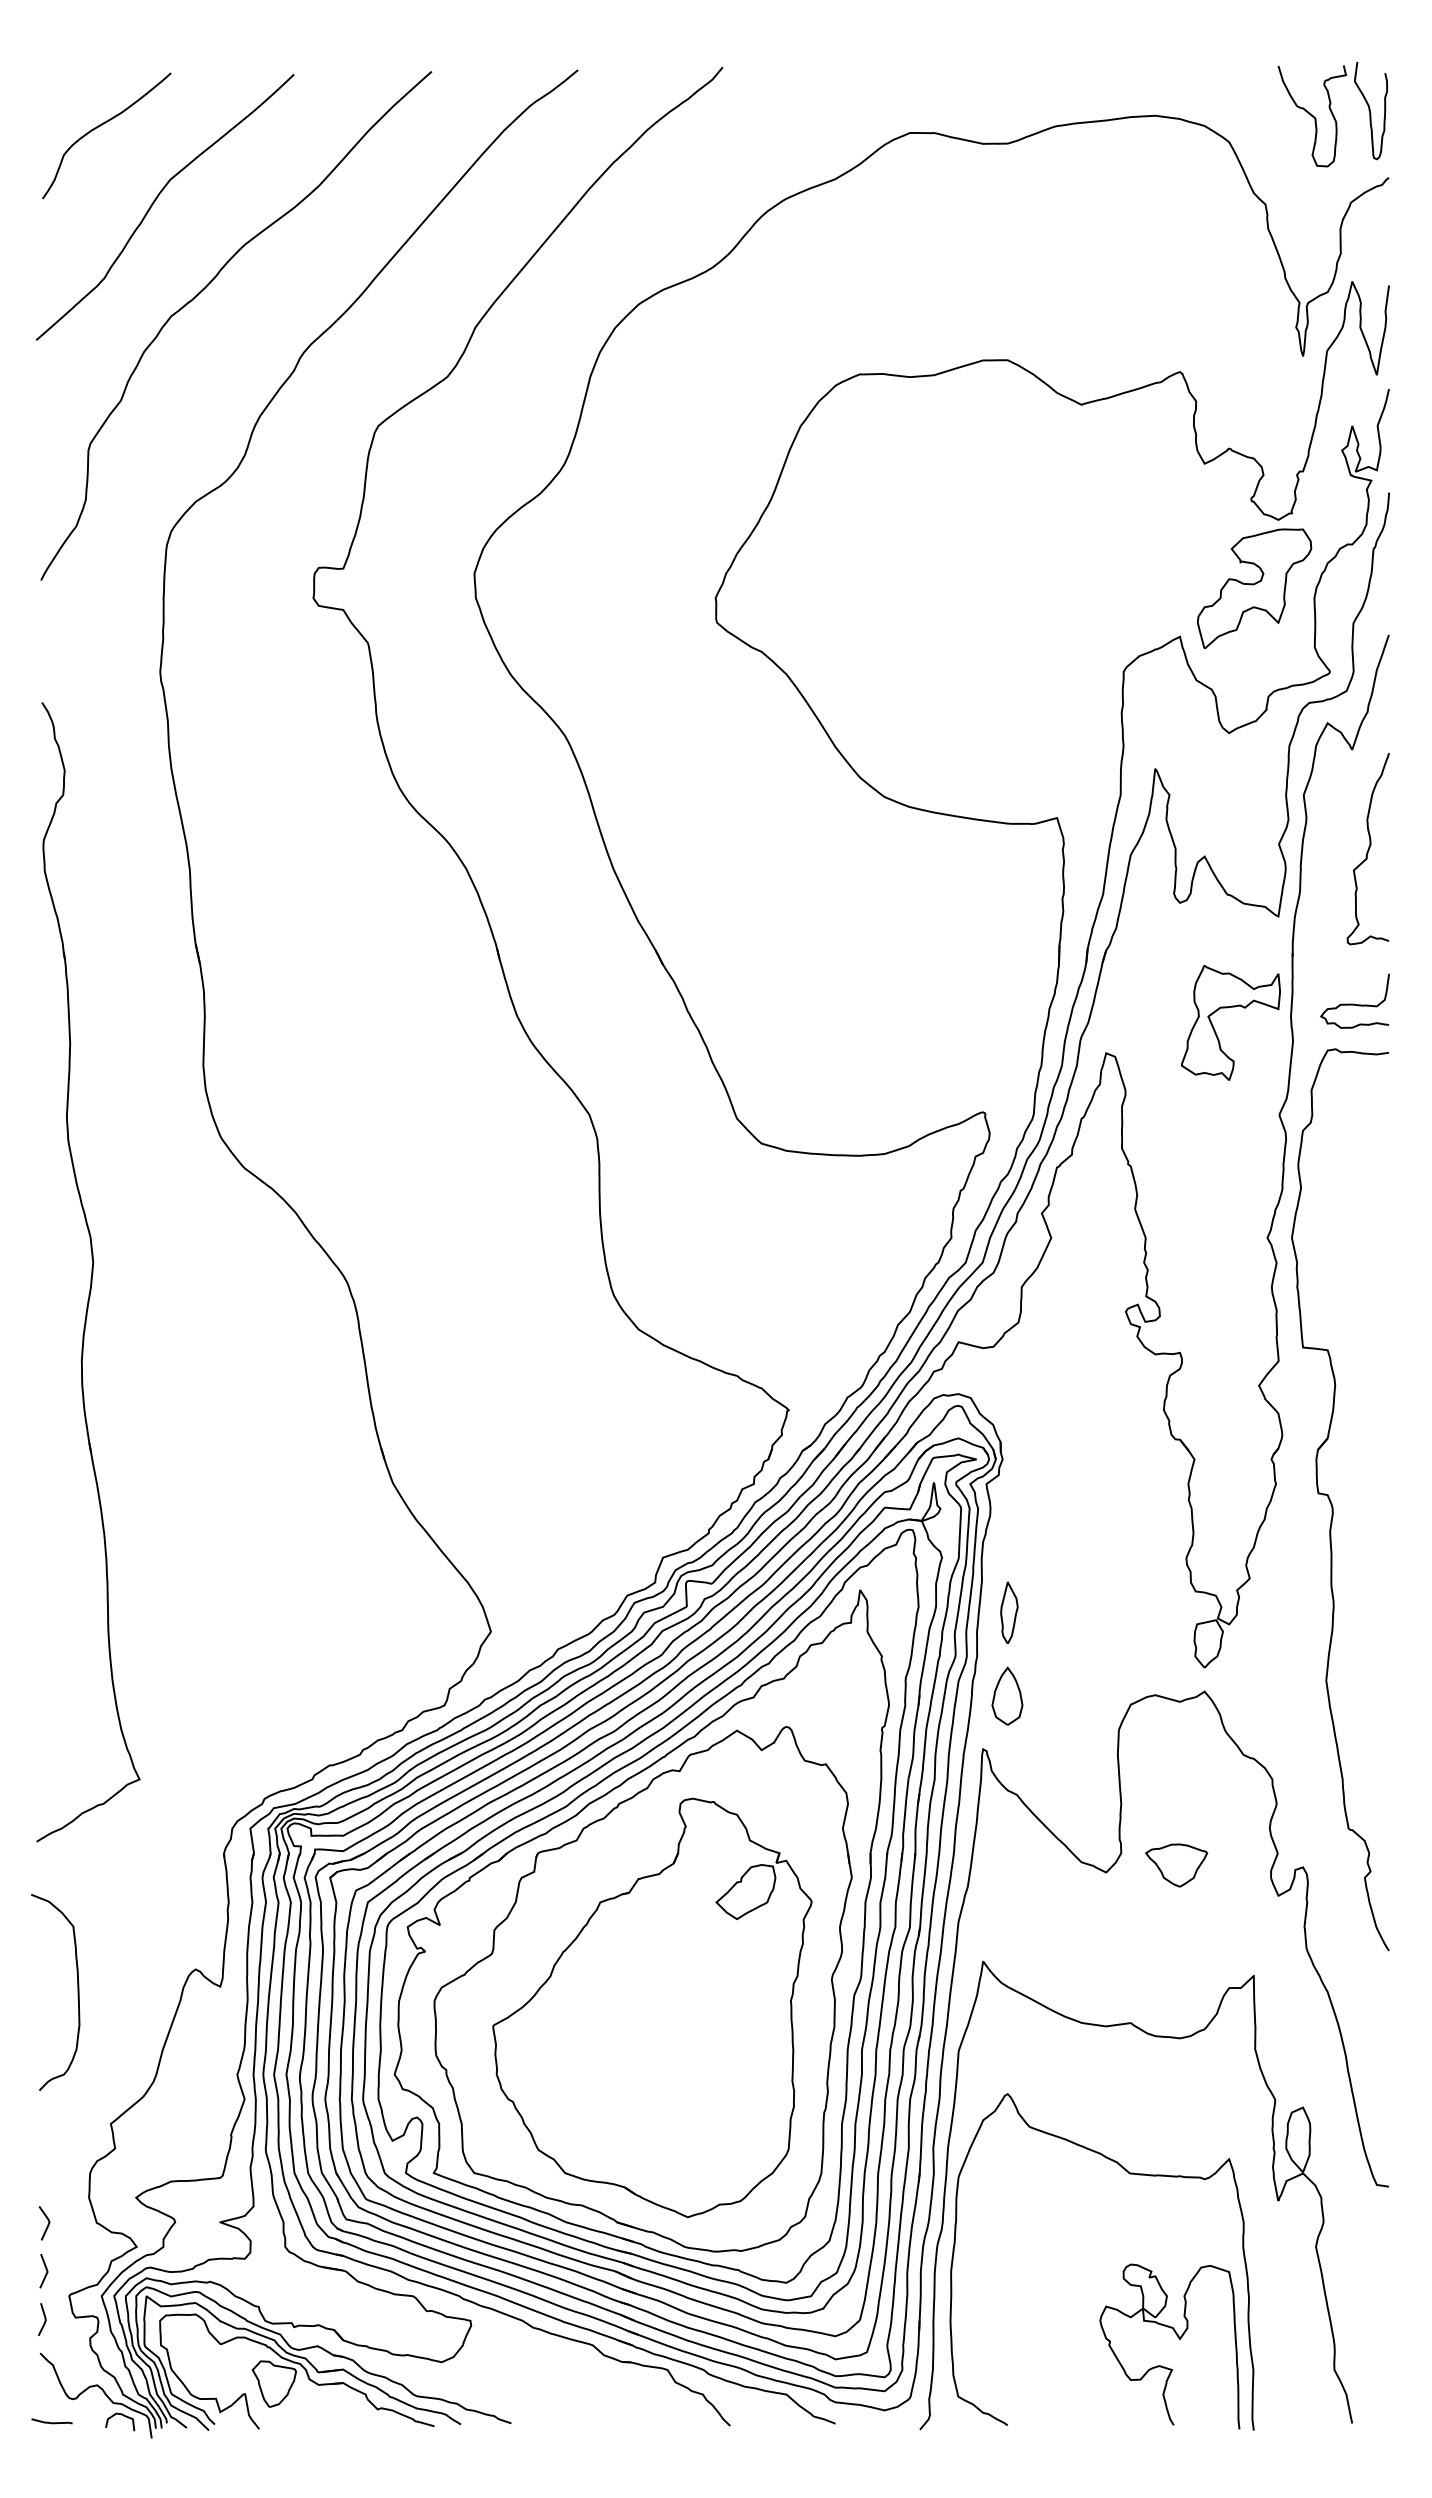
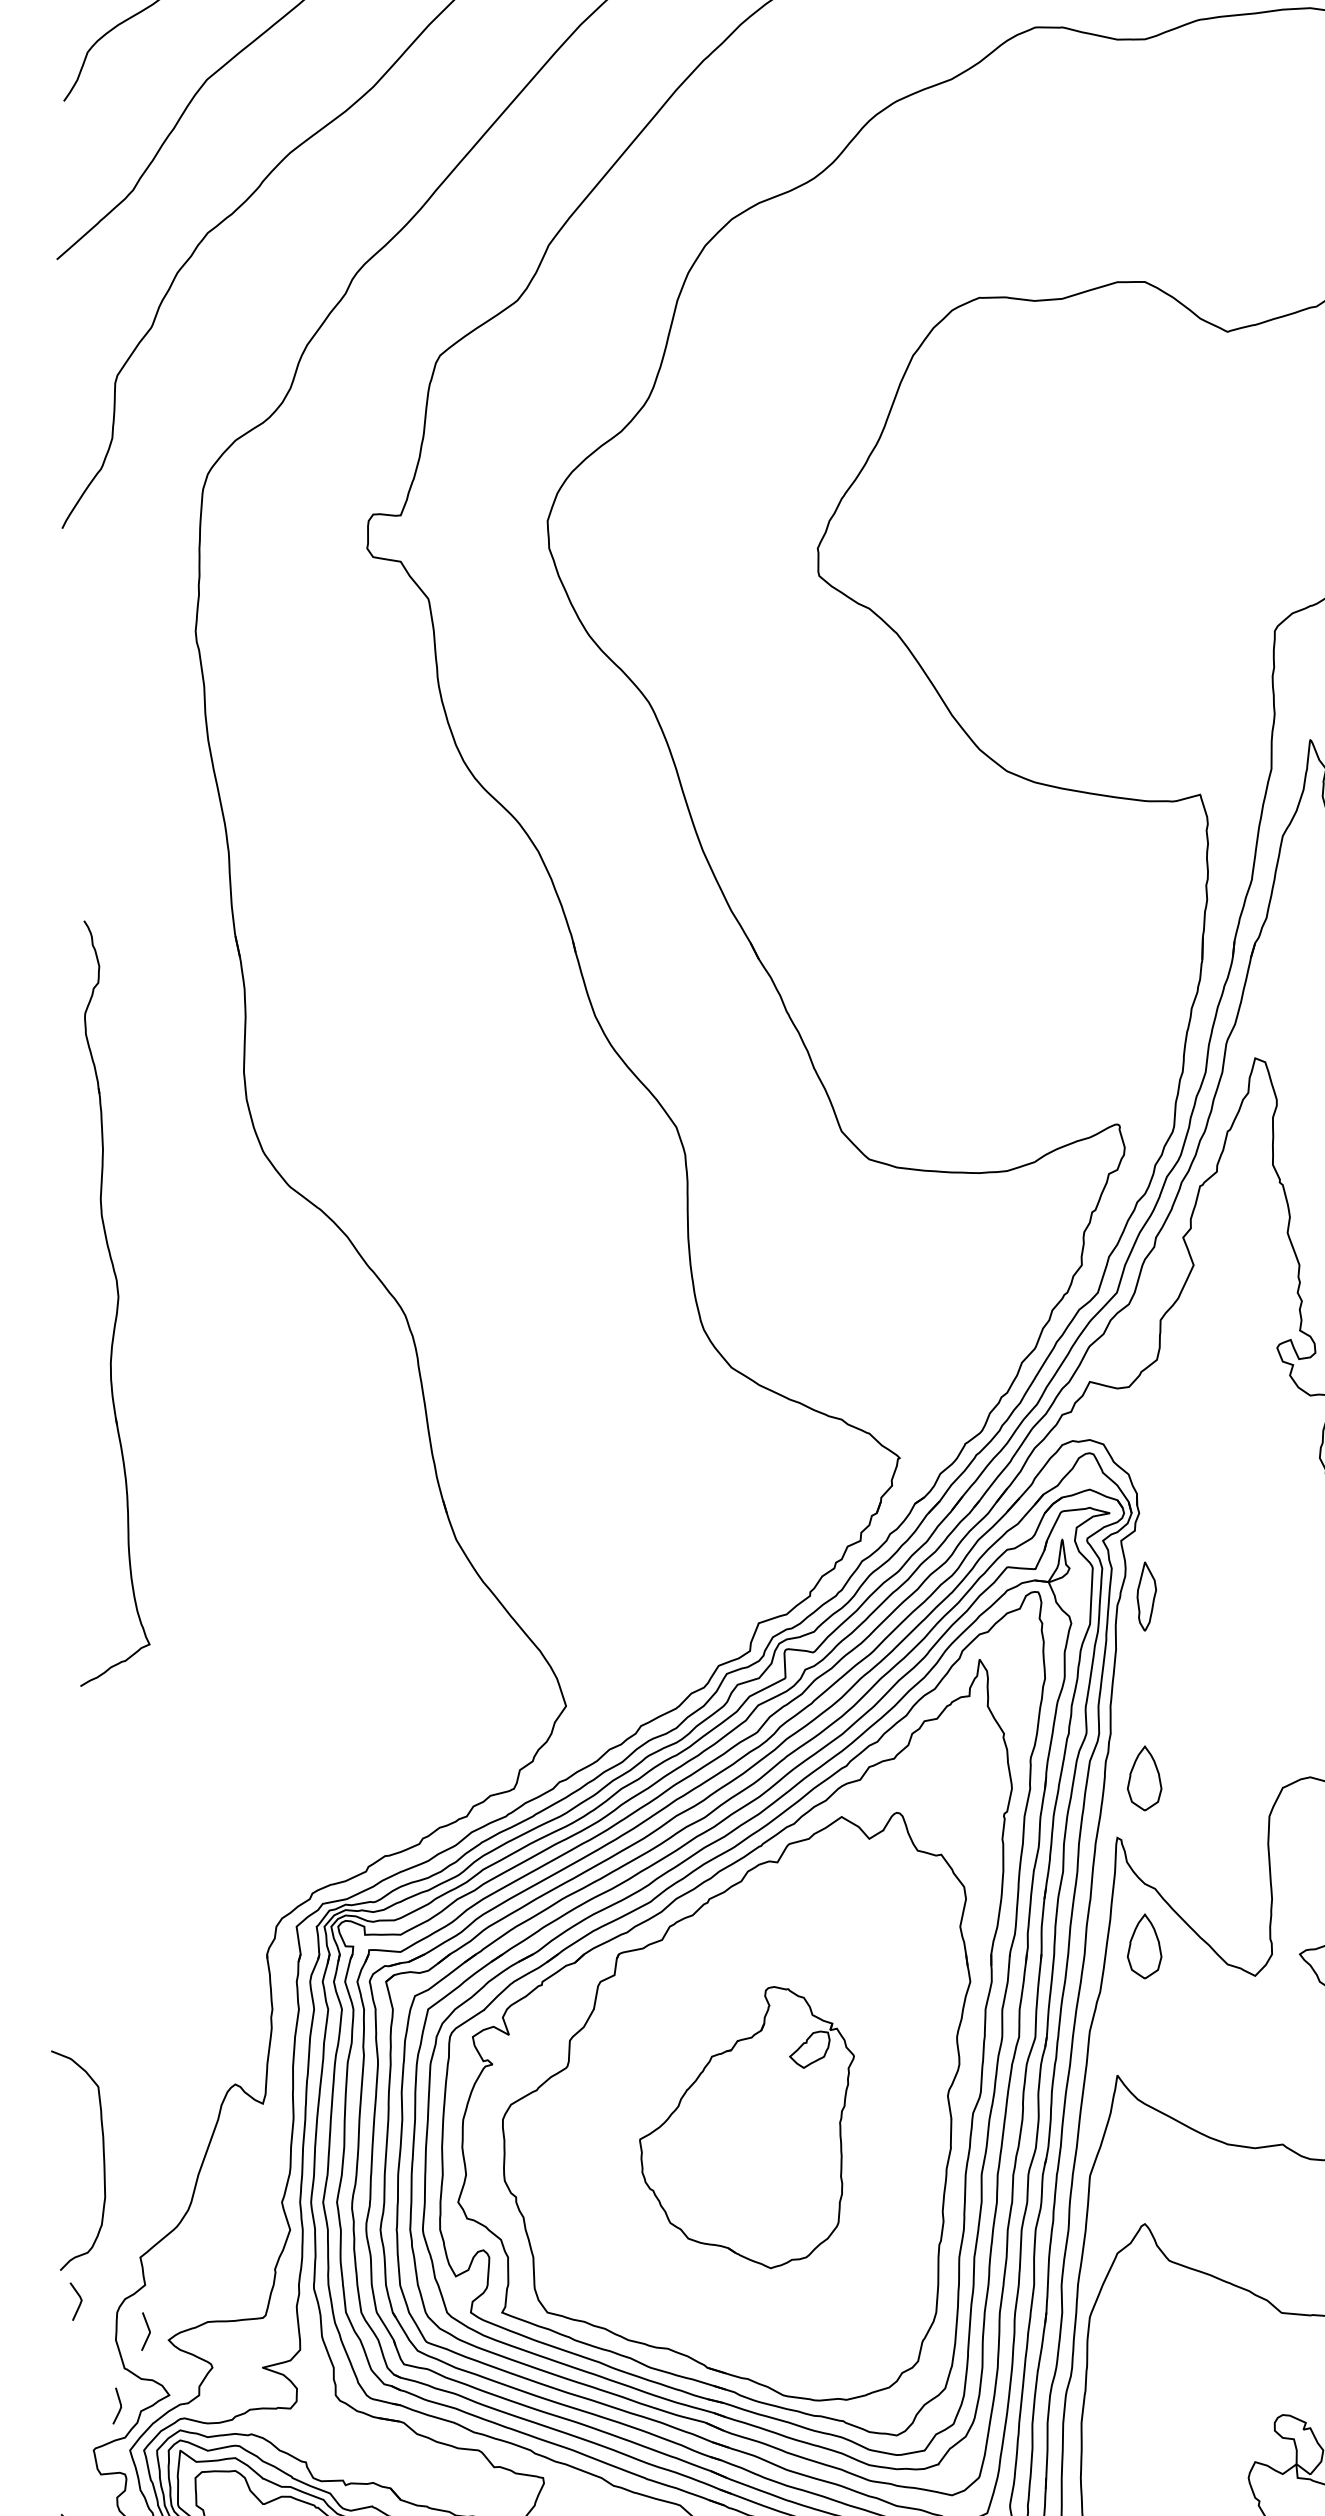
part: (88, 1272) -> (115, 1303), size x0.6
part: (1009, 1612) -> (1146, 1596), moved
part: (1007, 1845) -> (1144, 1945), added
curve: (77, 1992) -> (102, 2160), moved
part: (652, 2007) -> (747, 2127), size x0.6
curve: (47, 2224) -> (79, 2302), moved
line: (45, 2269) -> (147, 2329), moved
line: (44, 2319) -> (119, 2405), moved

